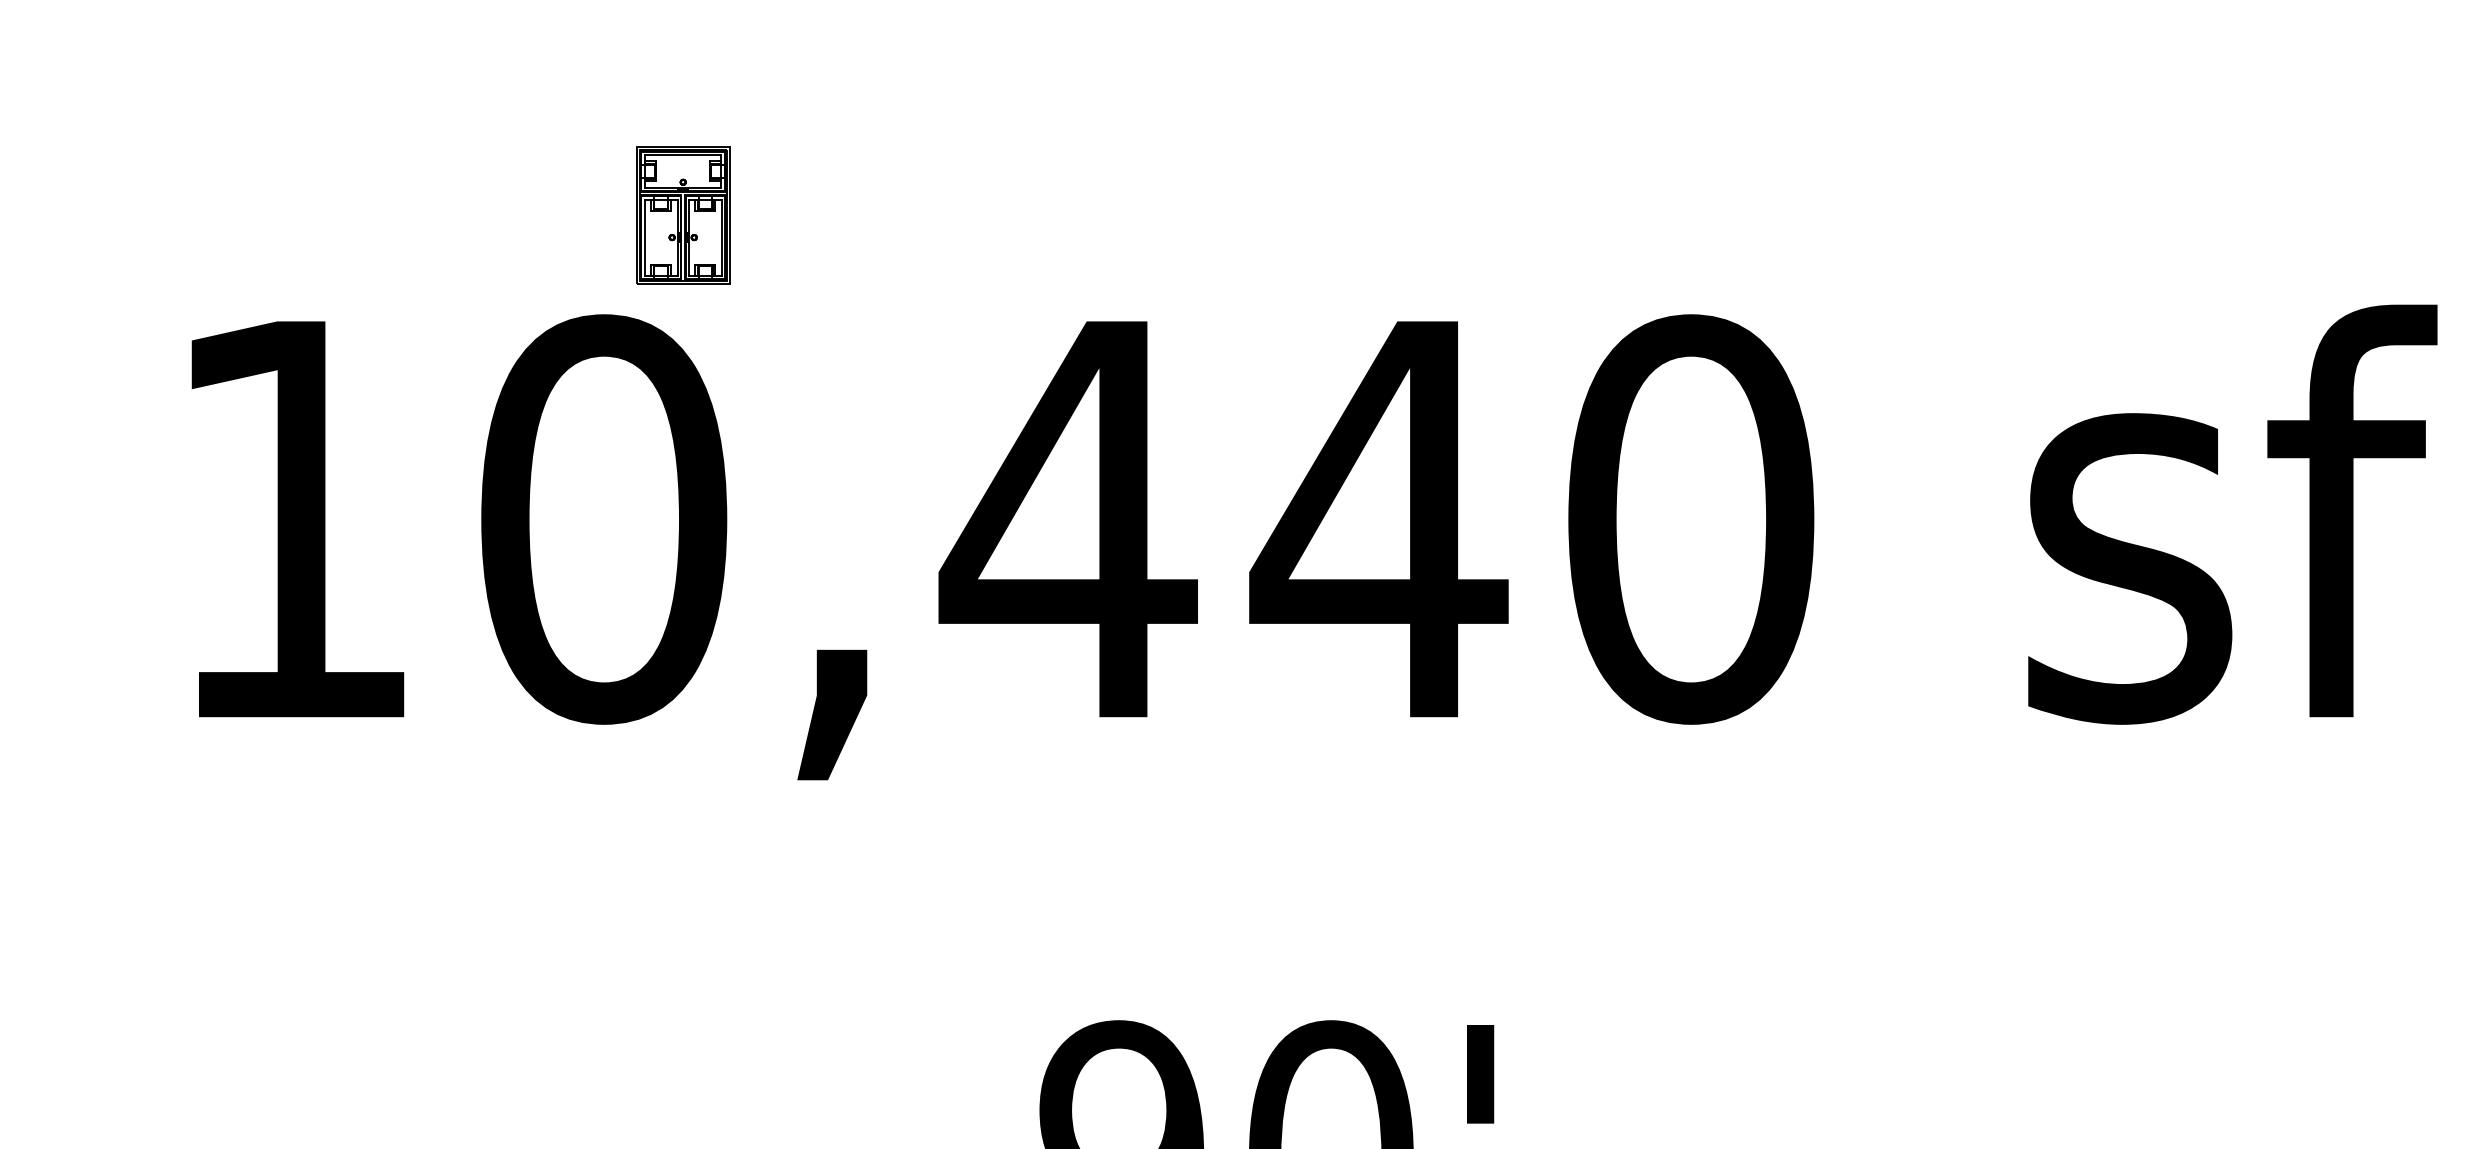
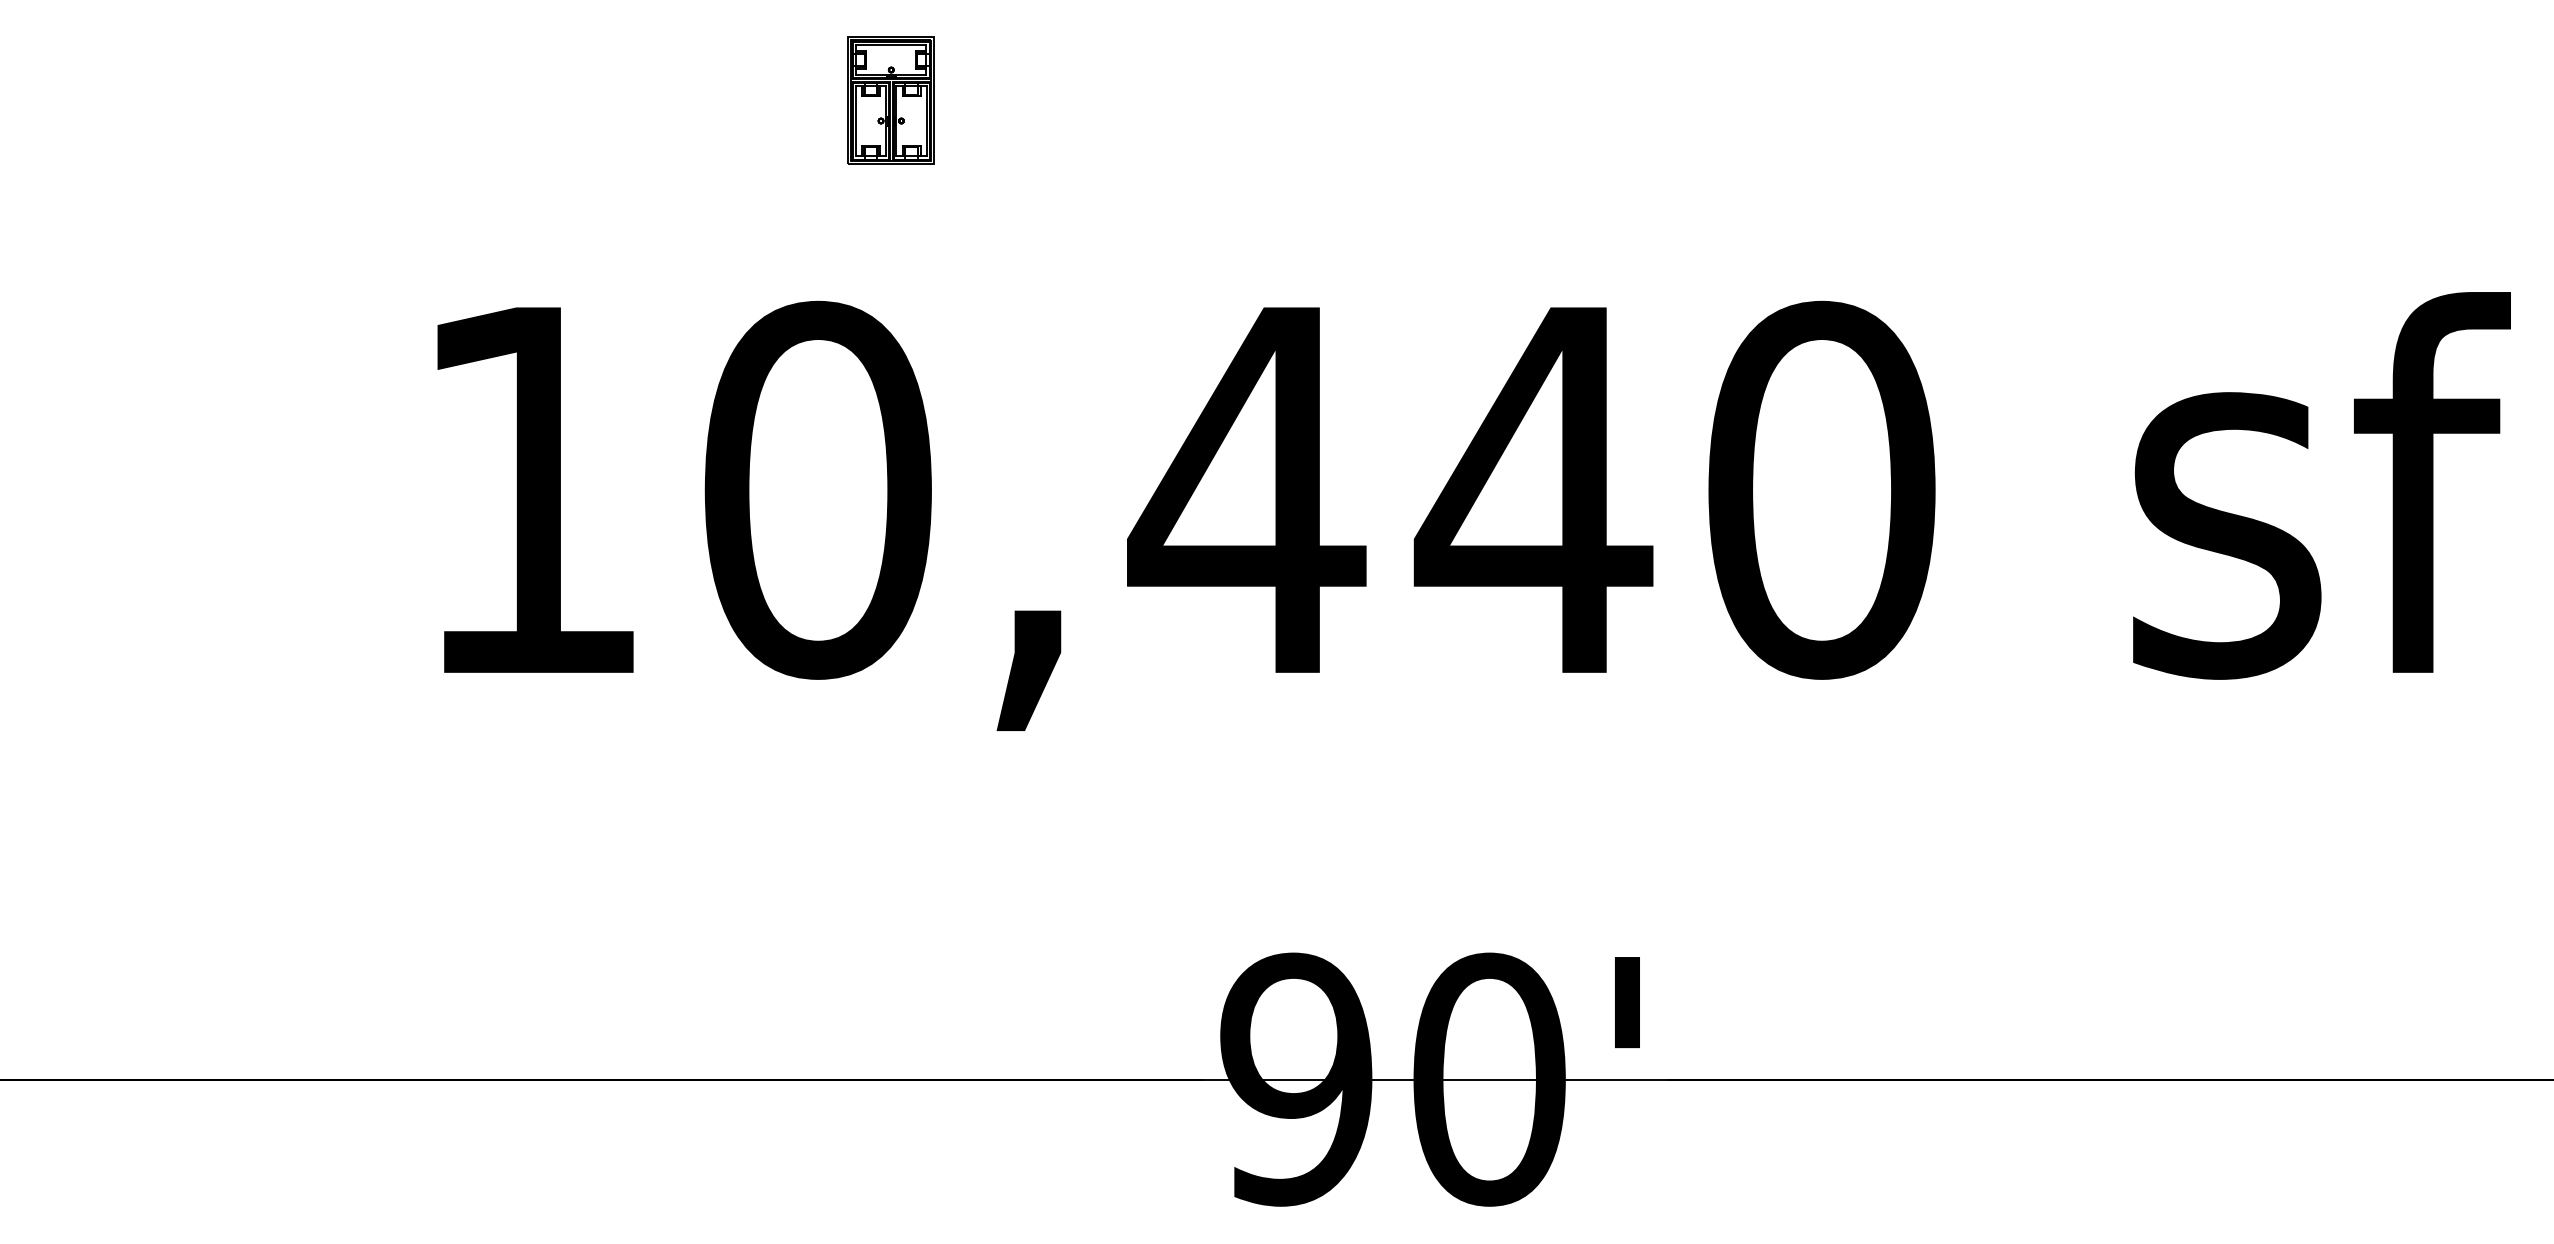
part: (682, 215) -> (890, 100), moved

